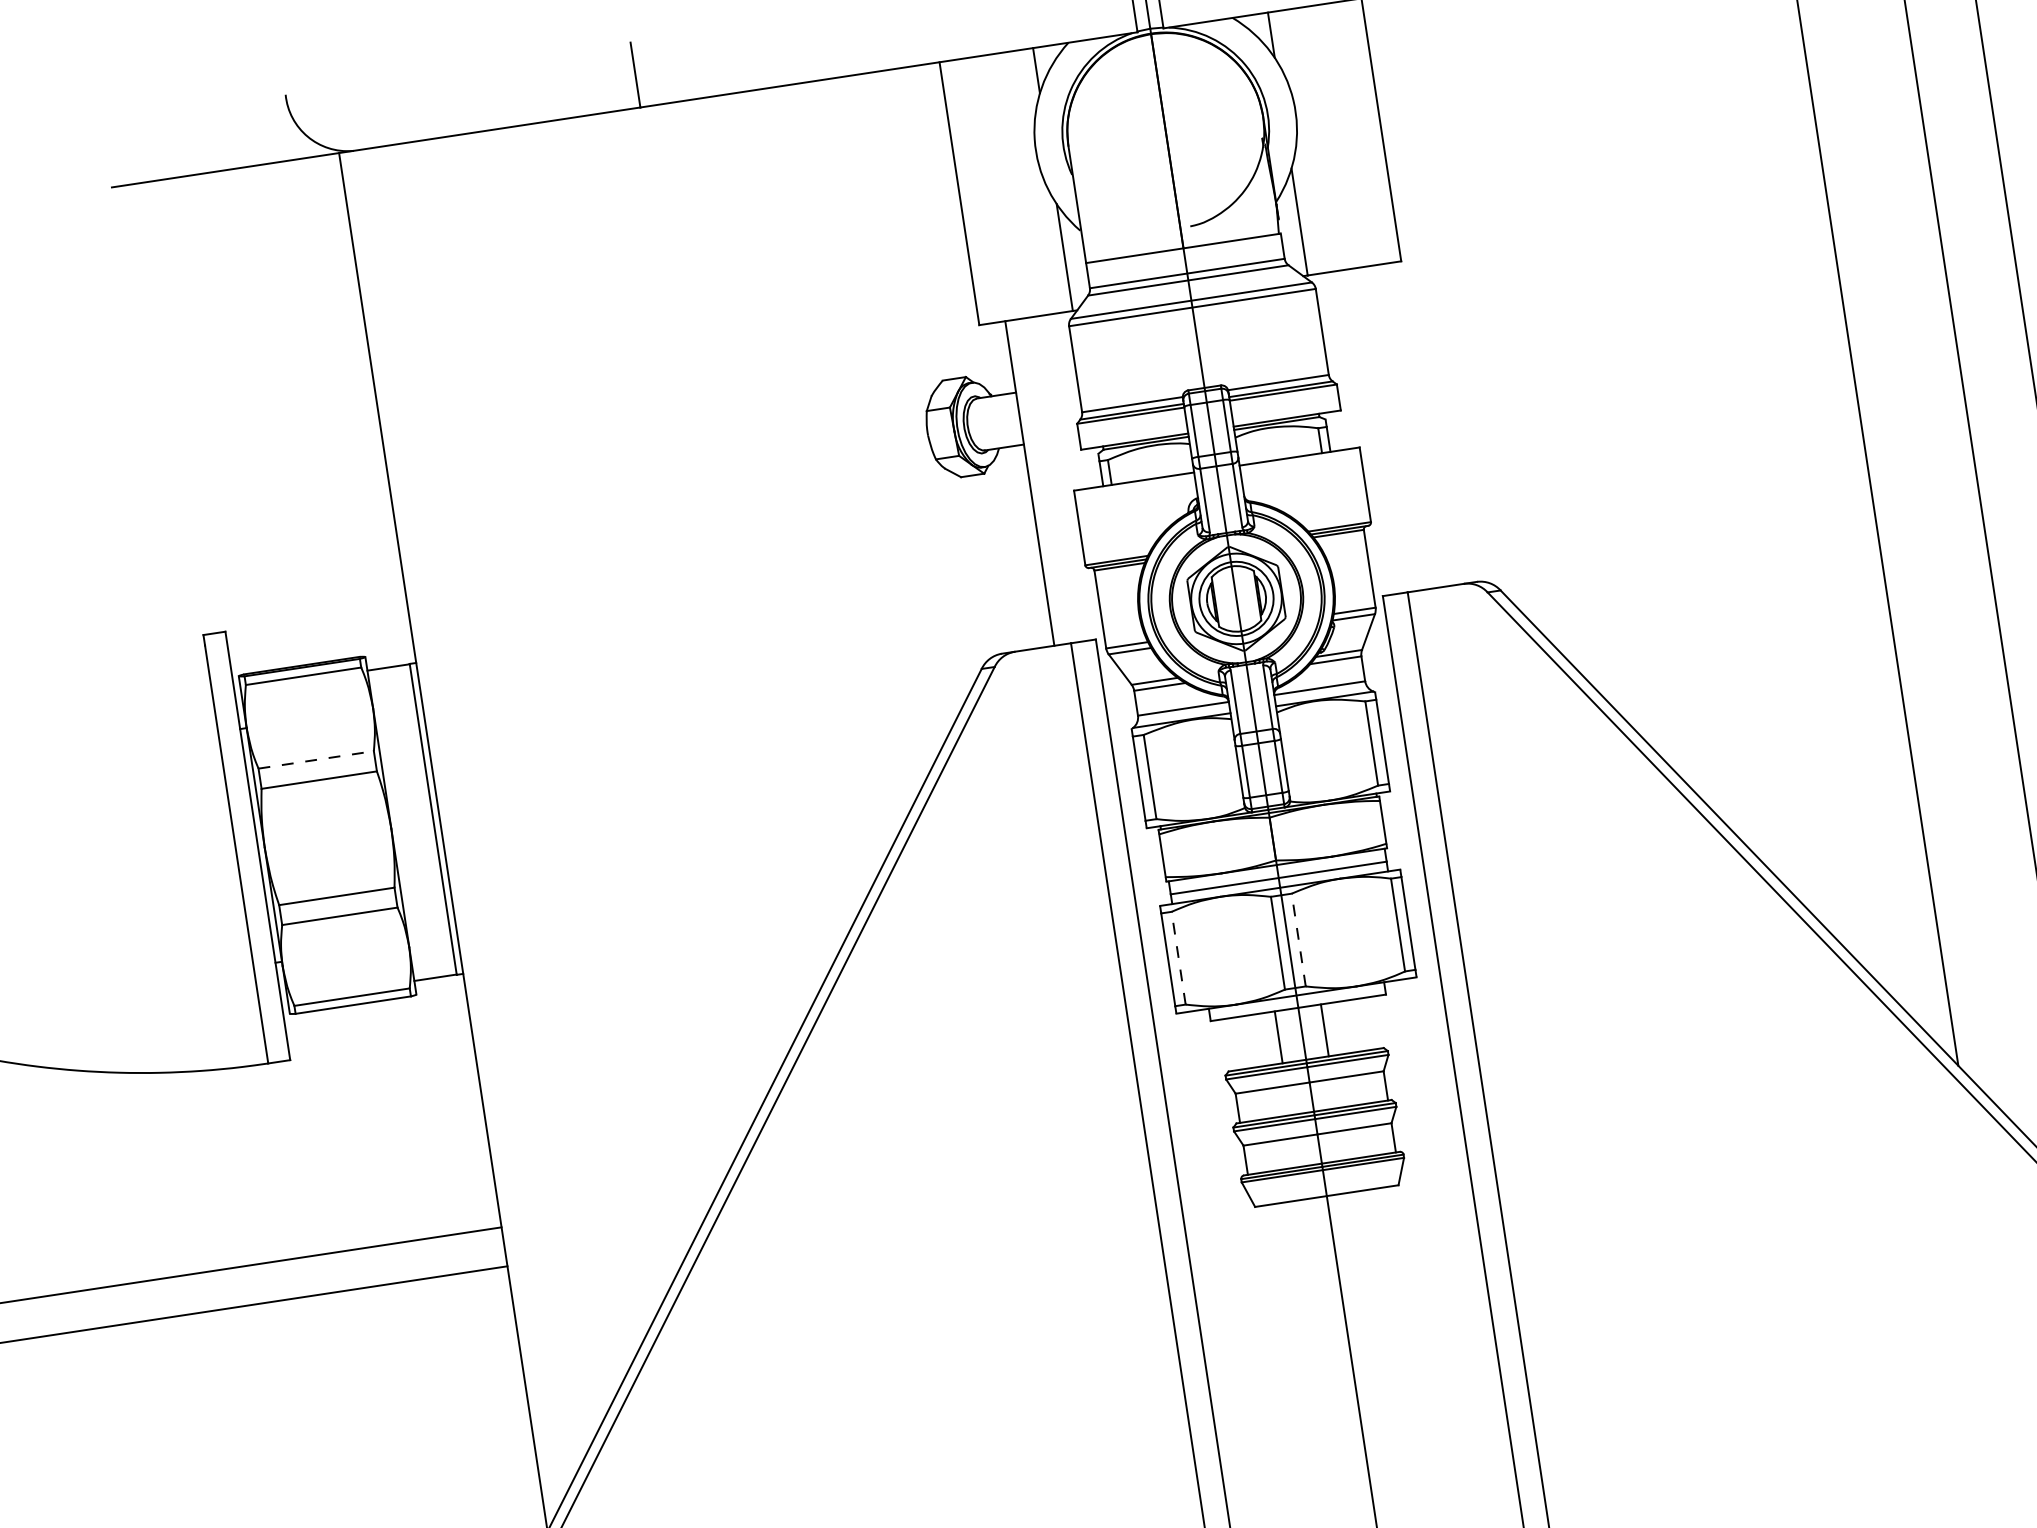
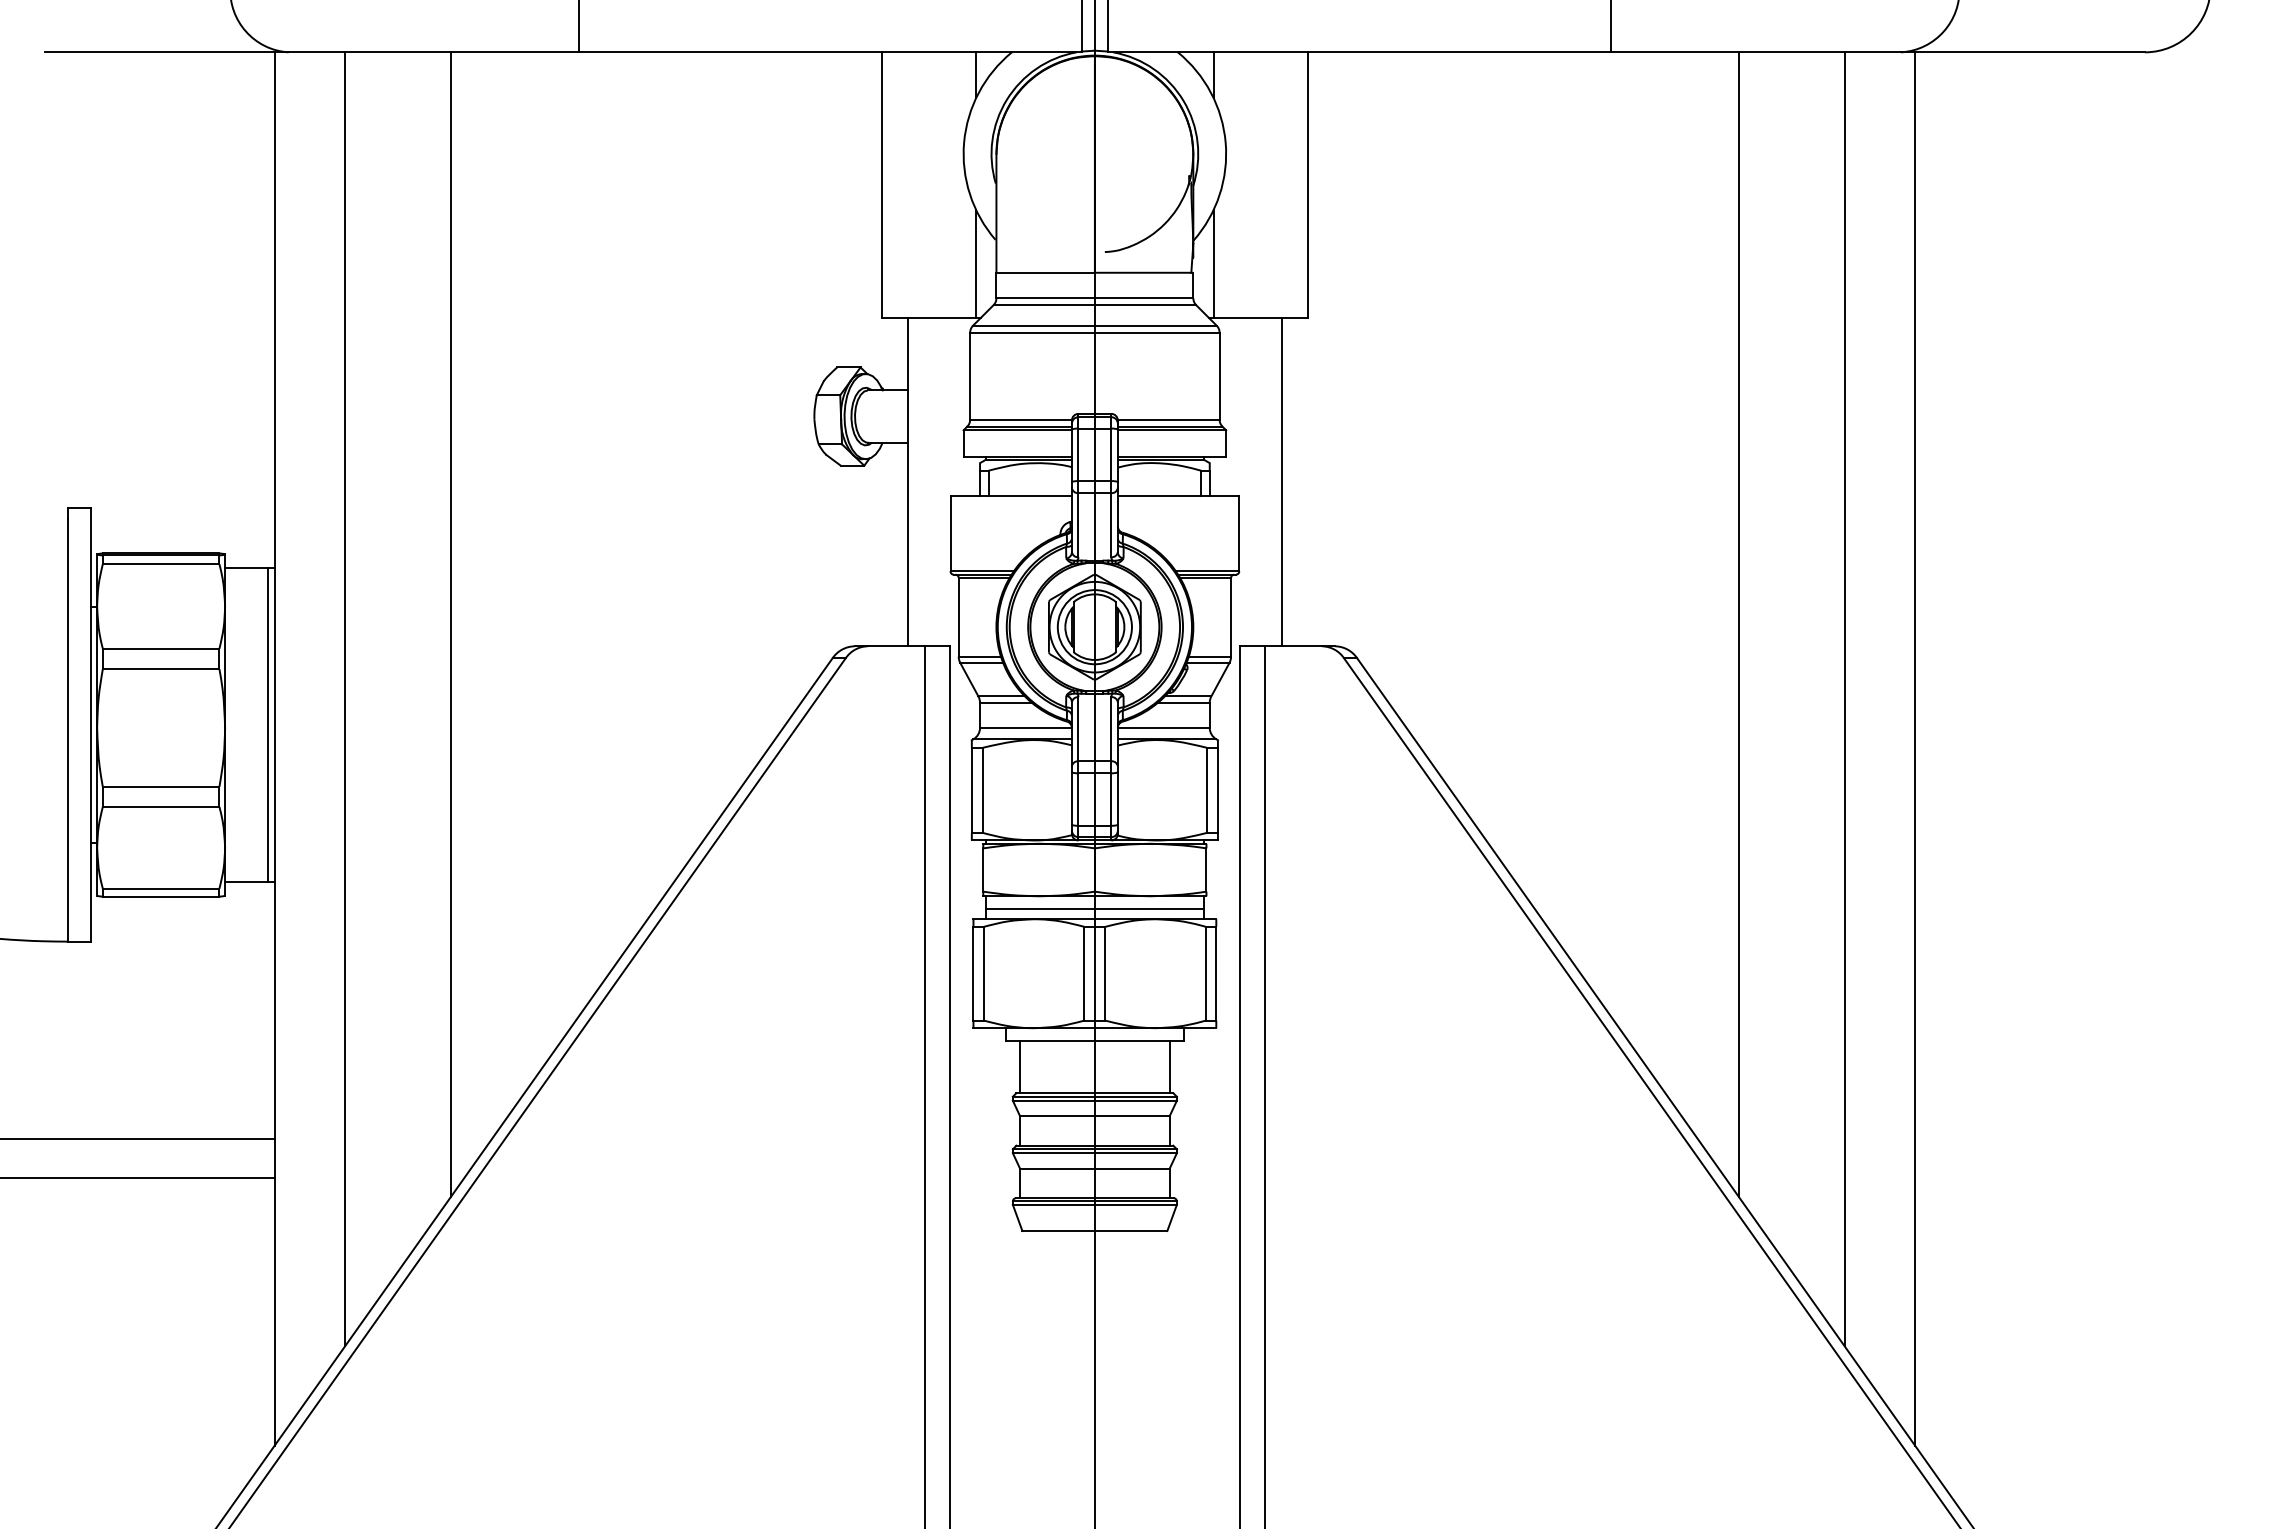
line: (1399, 427) -> (1281, 482), added
line: (599, 692) -> (451, 624), added
line: (316, 759) -> (161, 648), dashed -> solid
line: (505, 782) -> (344, 699), added
line: (1298, 939) -> (1105, 973), dashed -> solid
line: (1178, 958) -> (983, 973), dashed -> solid
line: (1324, 1030) -> (1169, 1066), moved
line: (1279, 1036) -> (1020, 1066), moved

